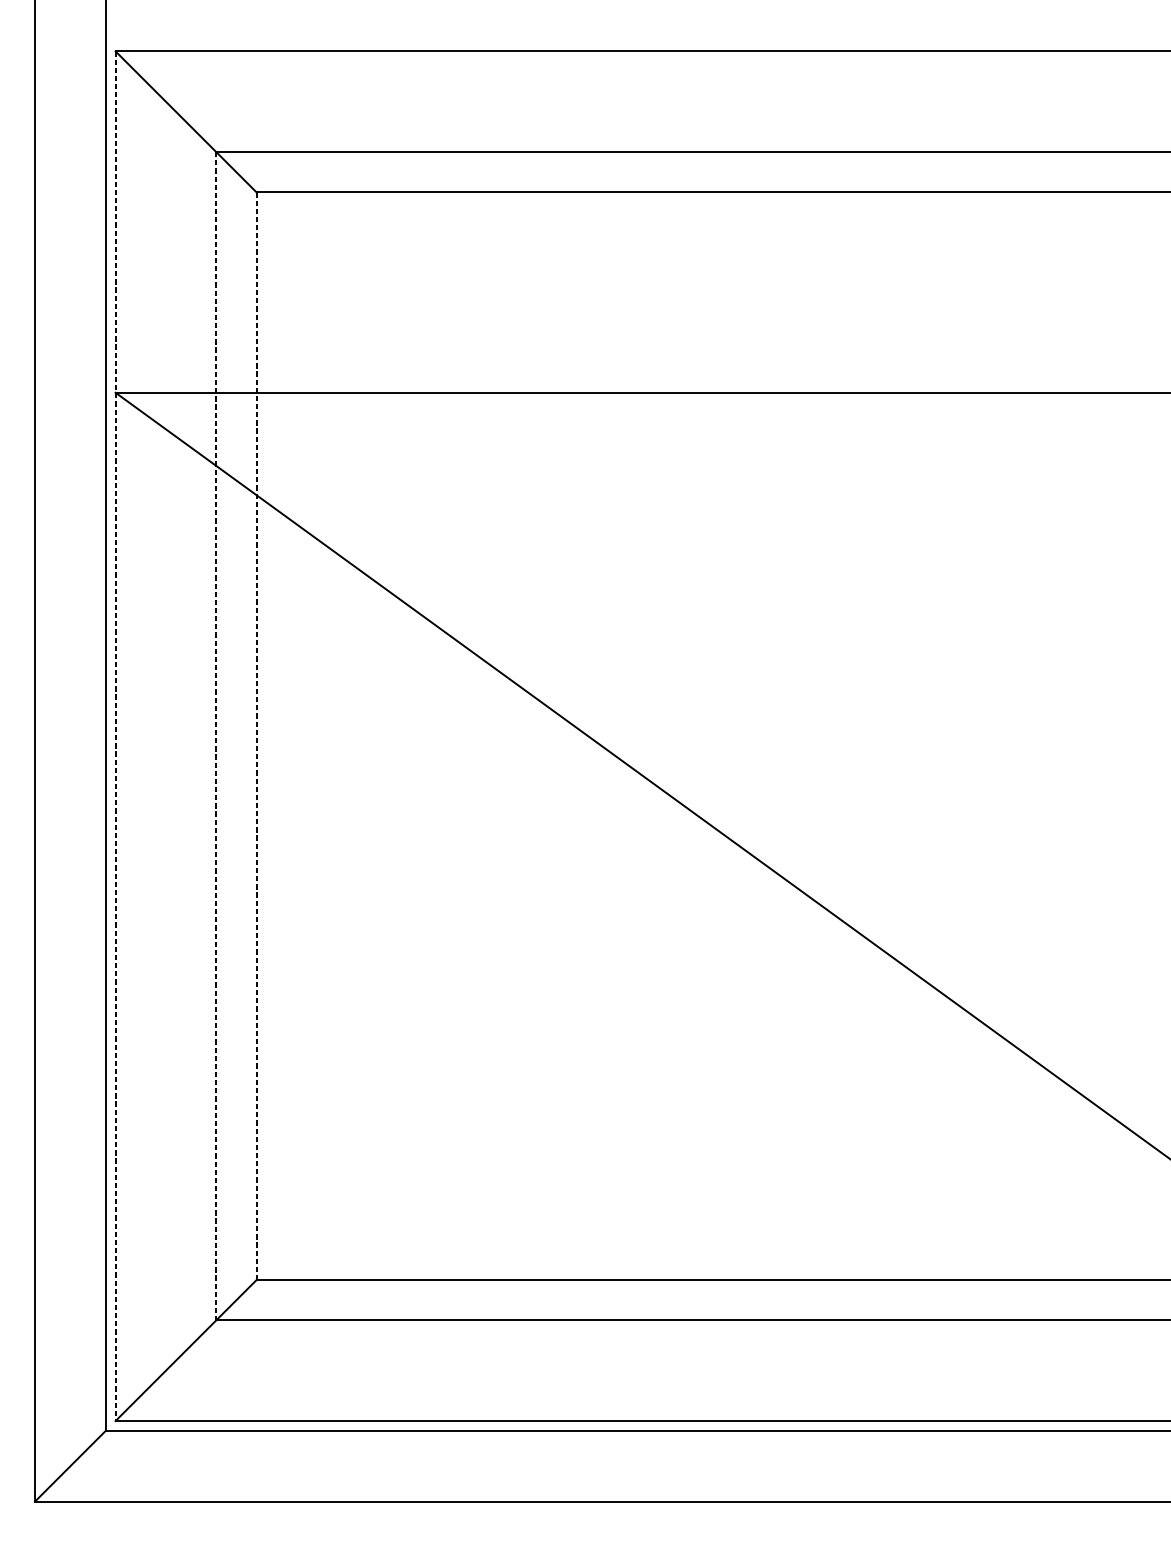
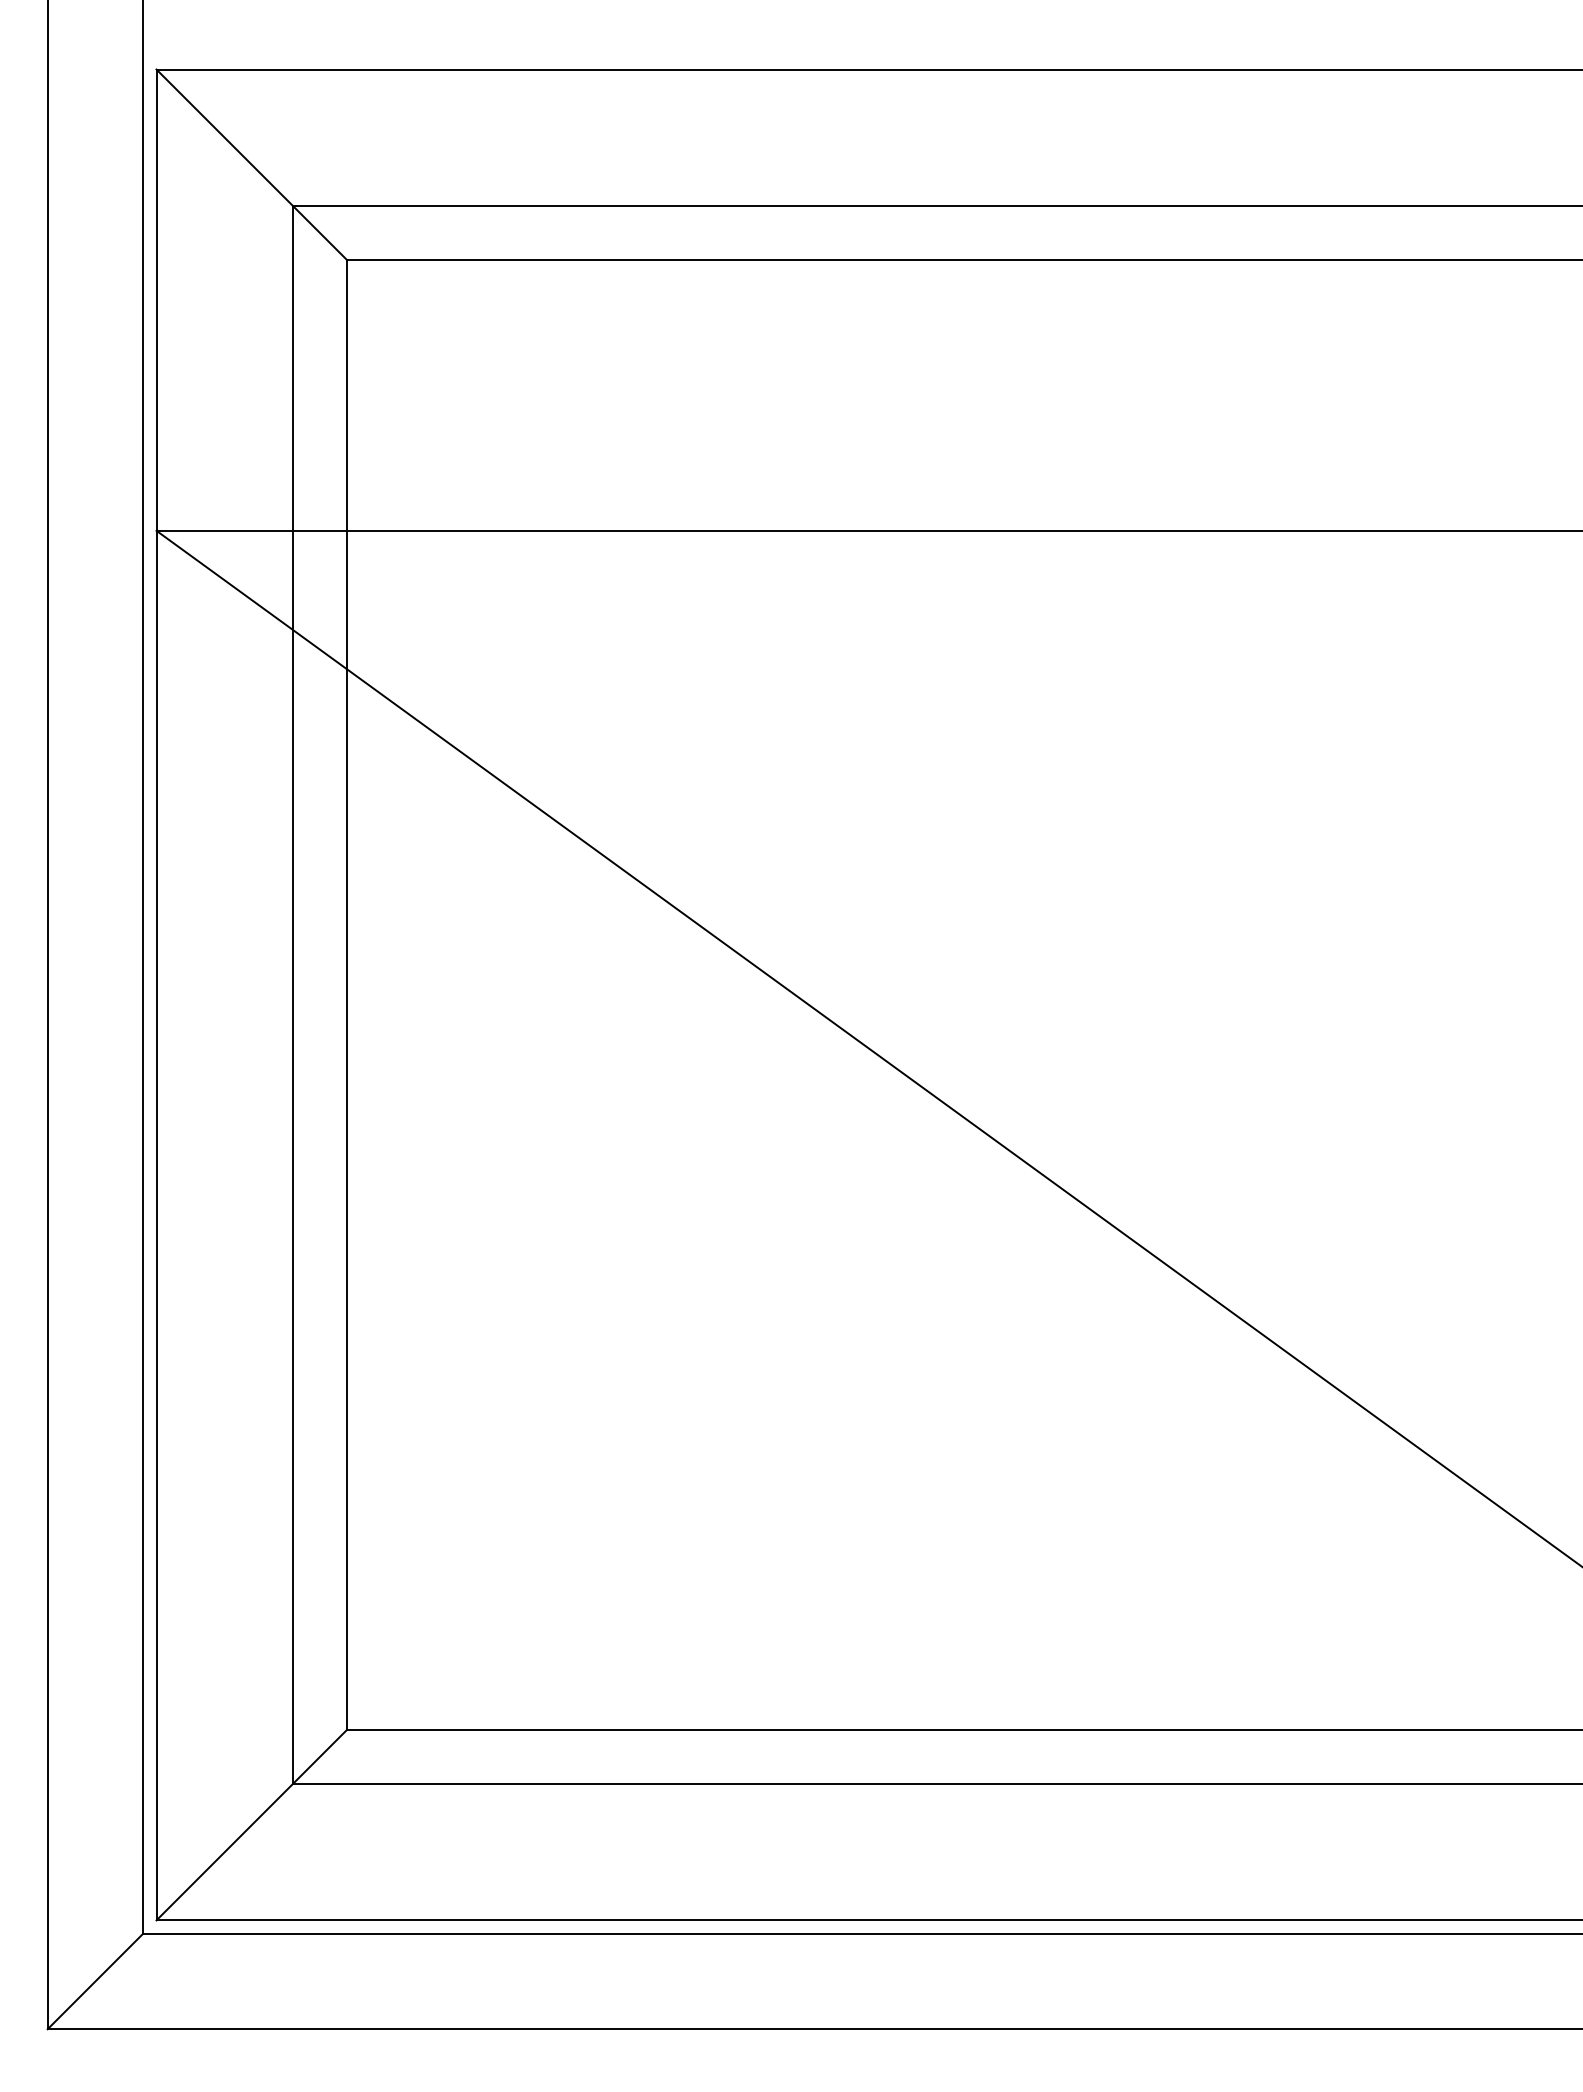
line: (256, 735) -> (347, 994), dashed -> solid
line: (115, 736) -> (156, 995), dashed -> solid
line: (216, 736) -> (292, 995), dashed -> solid

